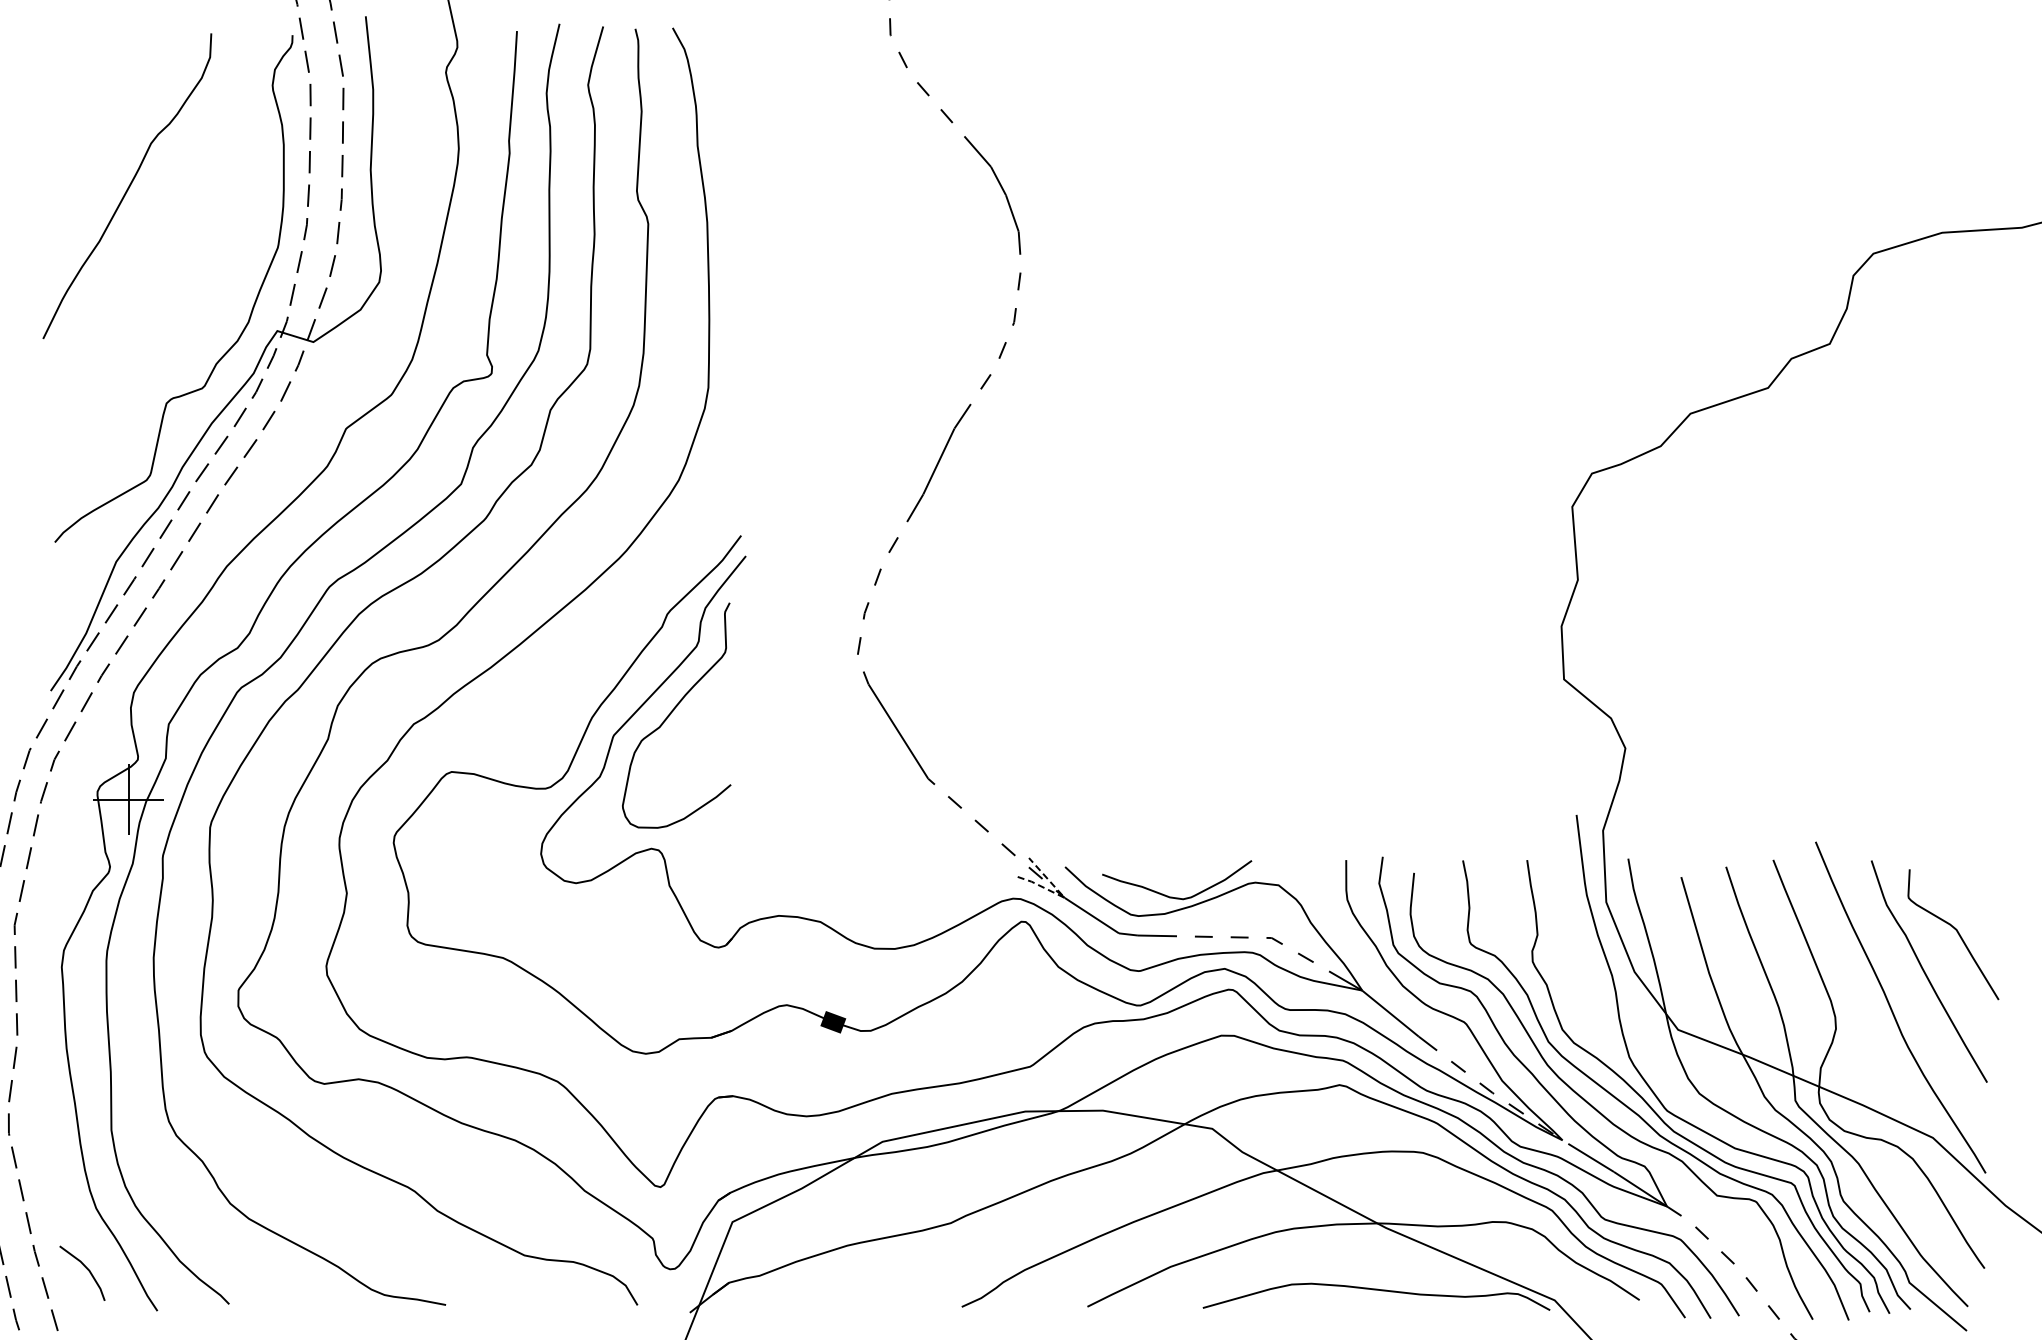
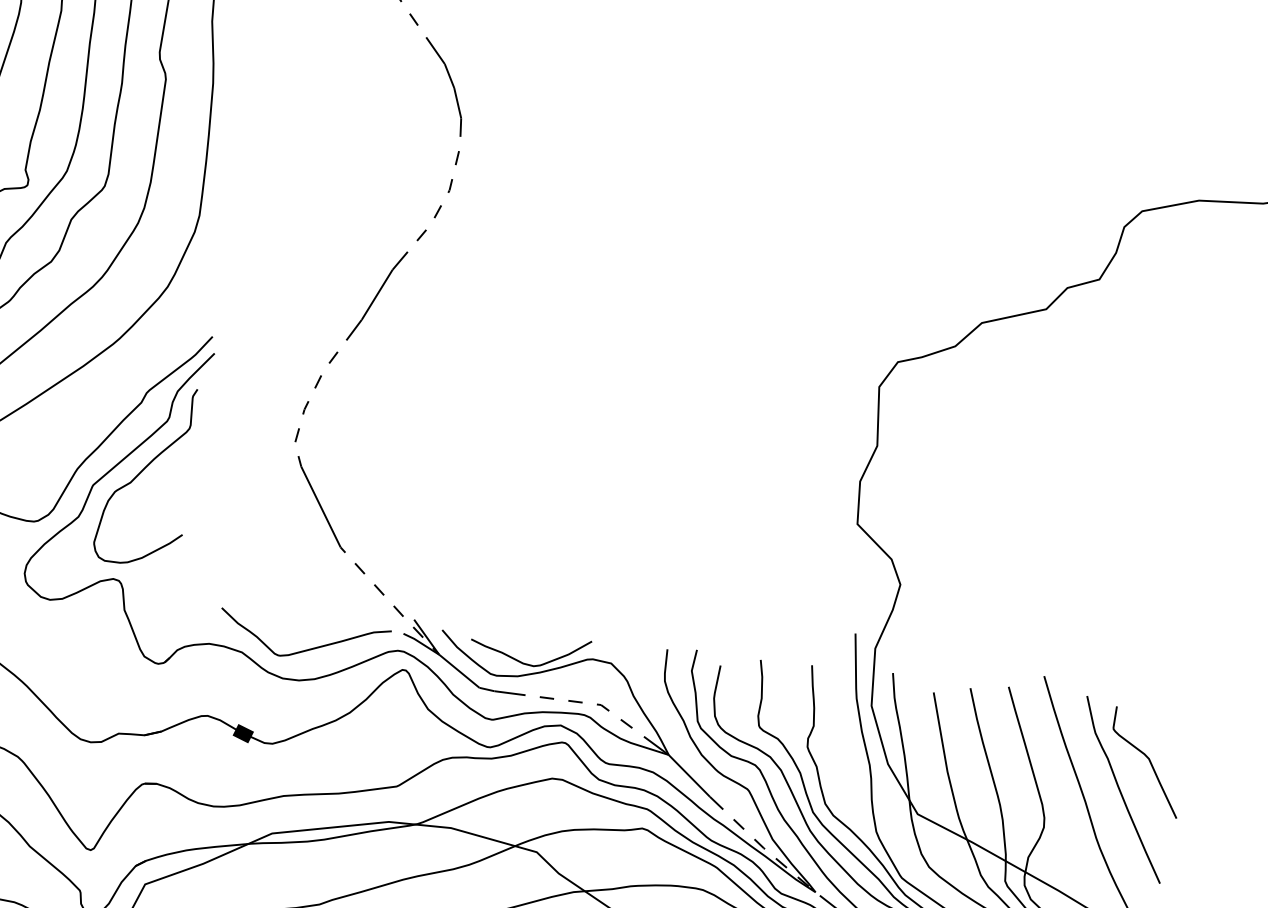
line: (1064, 897) -> (439, 654), dashed -> solid
curve: (902, 908) -> (308, 648), added

